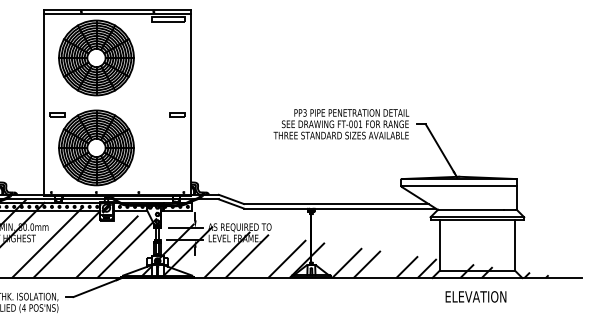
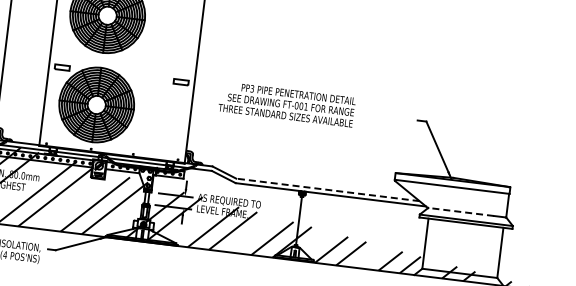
text: (341, 124) -> (287, 104), moved
line: (335, 204) -> (327, 190), solid -> dashed
line: (470, 209) -> (460, 211), solid -> dashed

